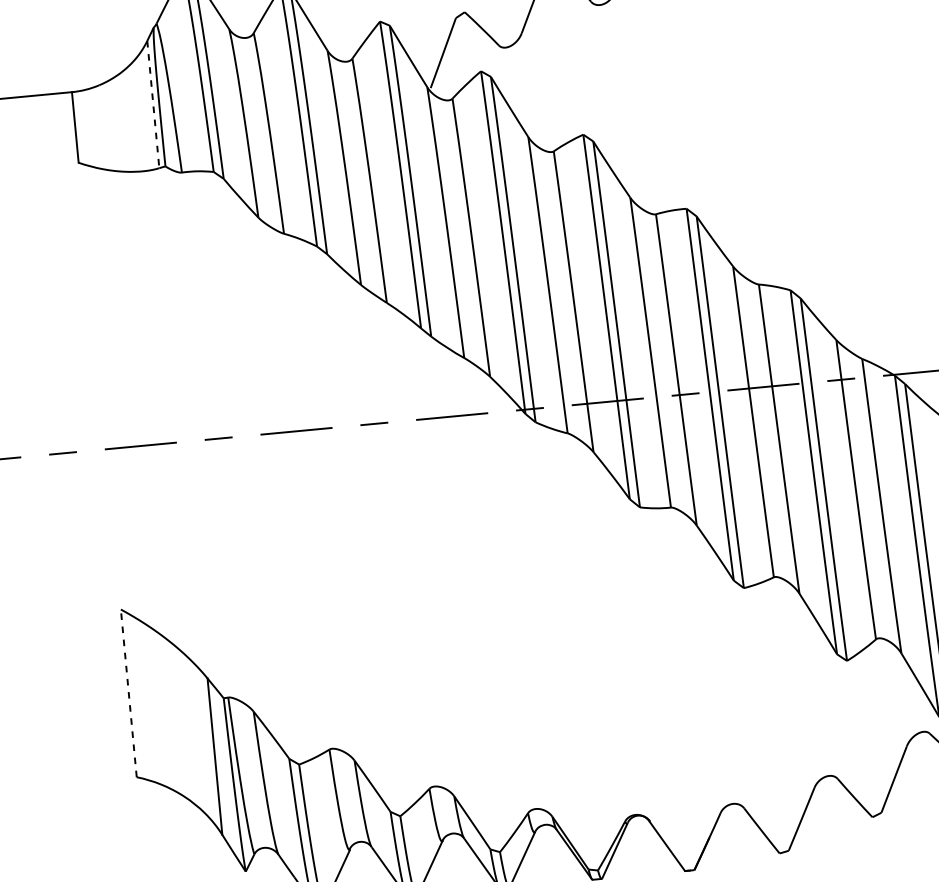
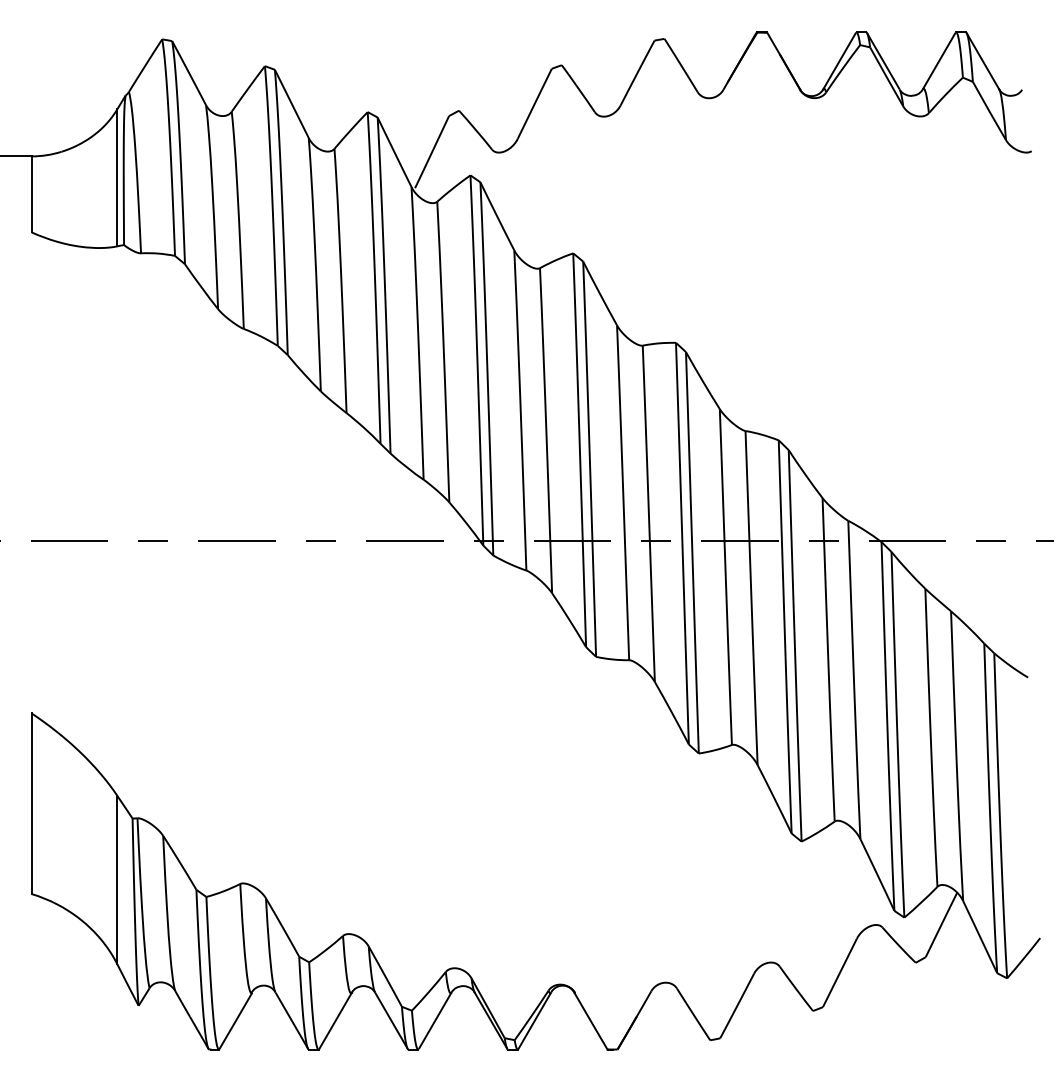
line: (153, 104) -> (117, 177), dashed -> solid
line: (128, 693) -> (31, 803), dashed -> solid

